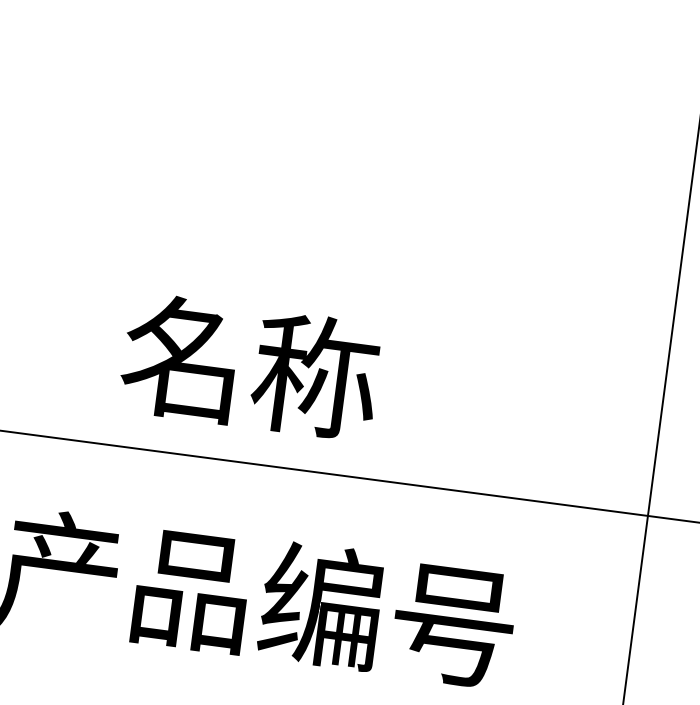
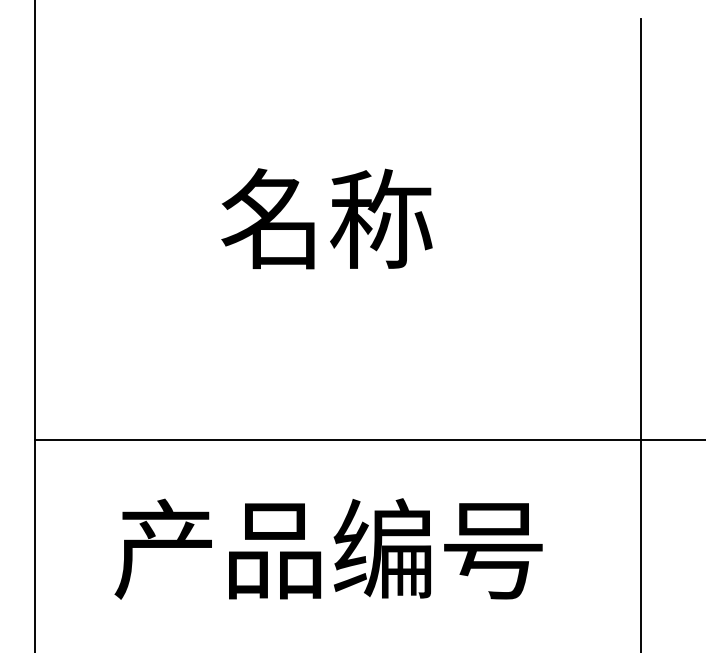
text: (250, 366) -> (326, 218), moved

